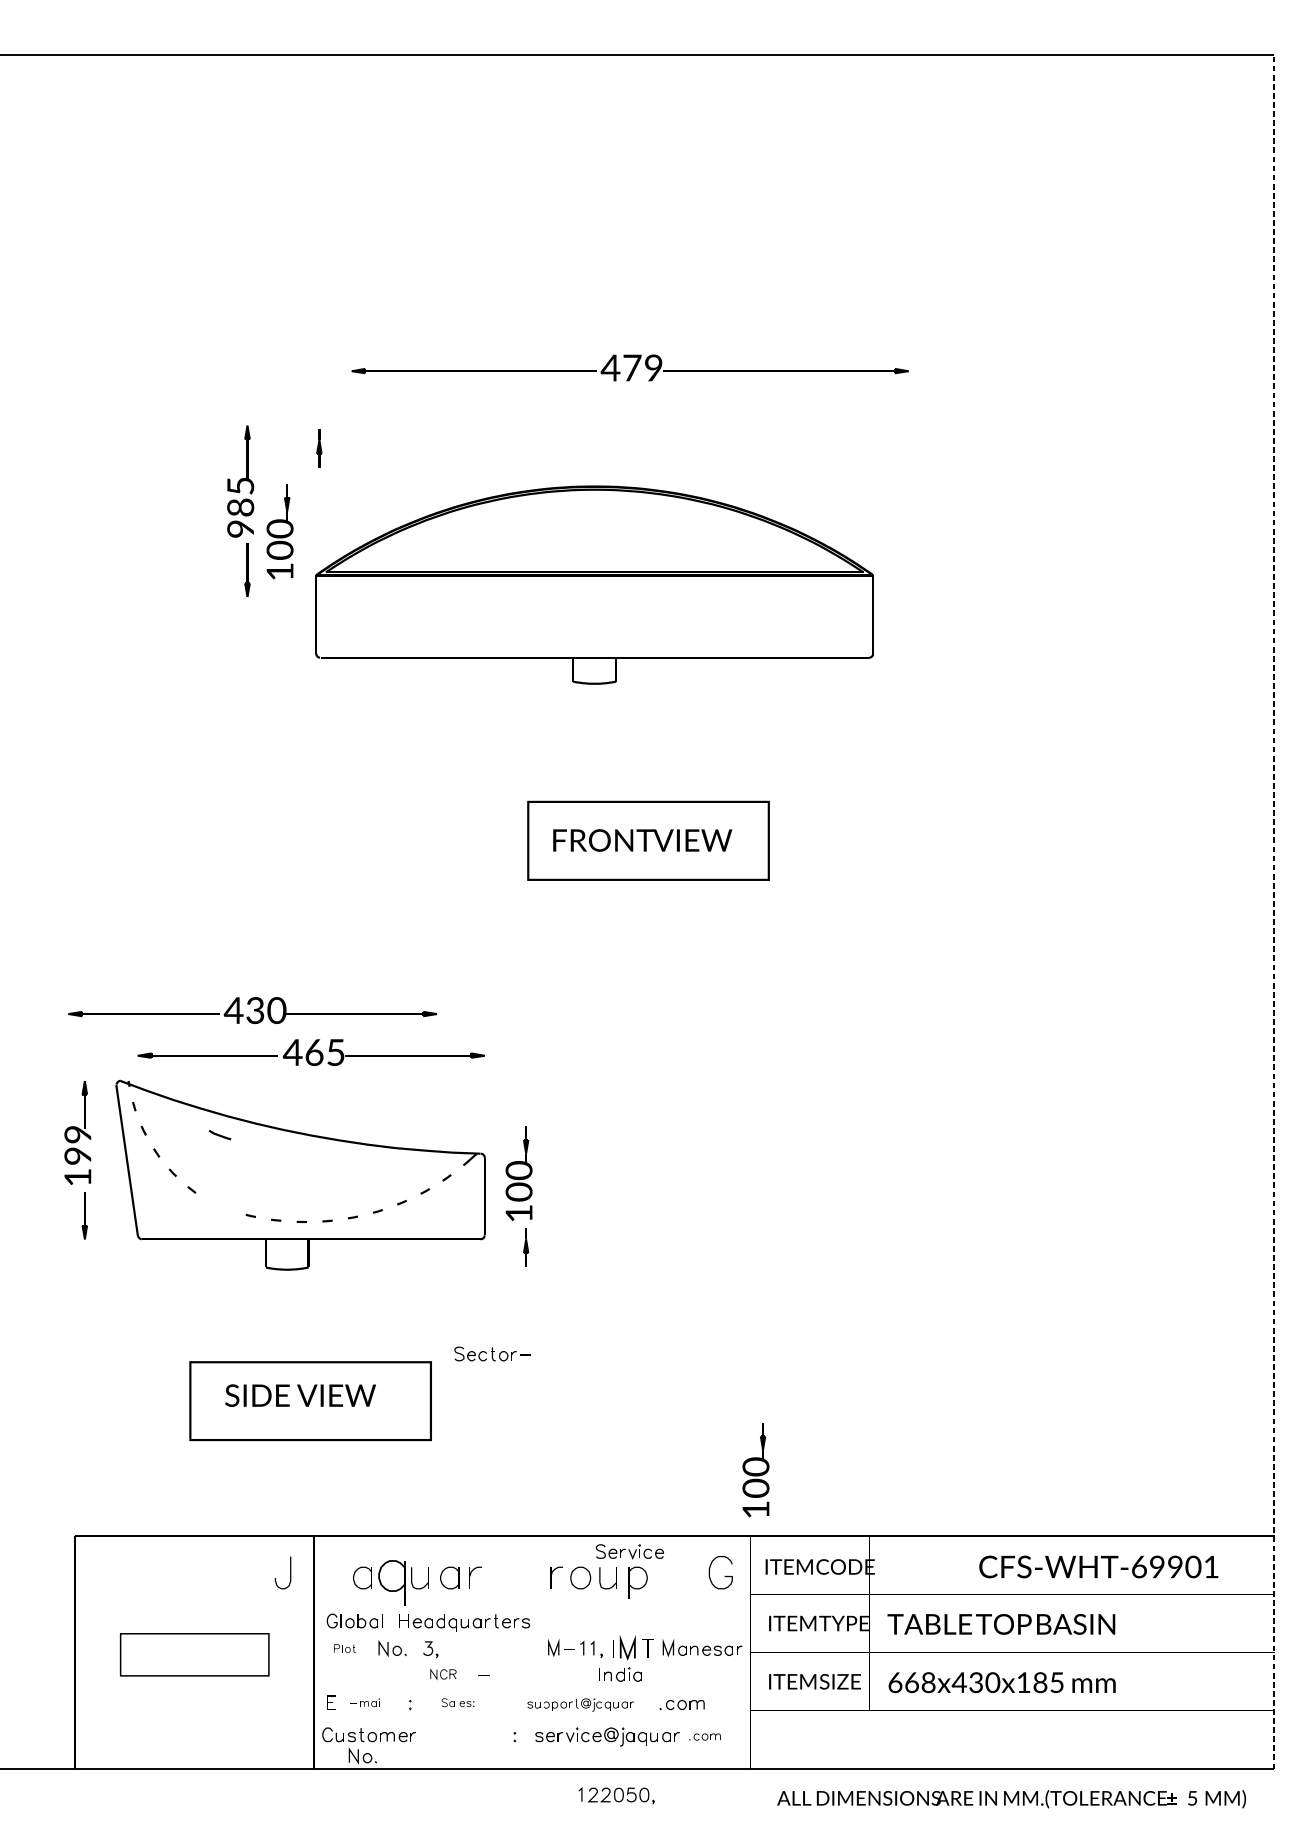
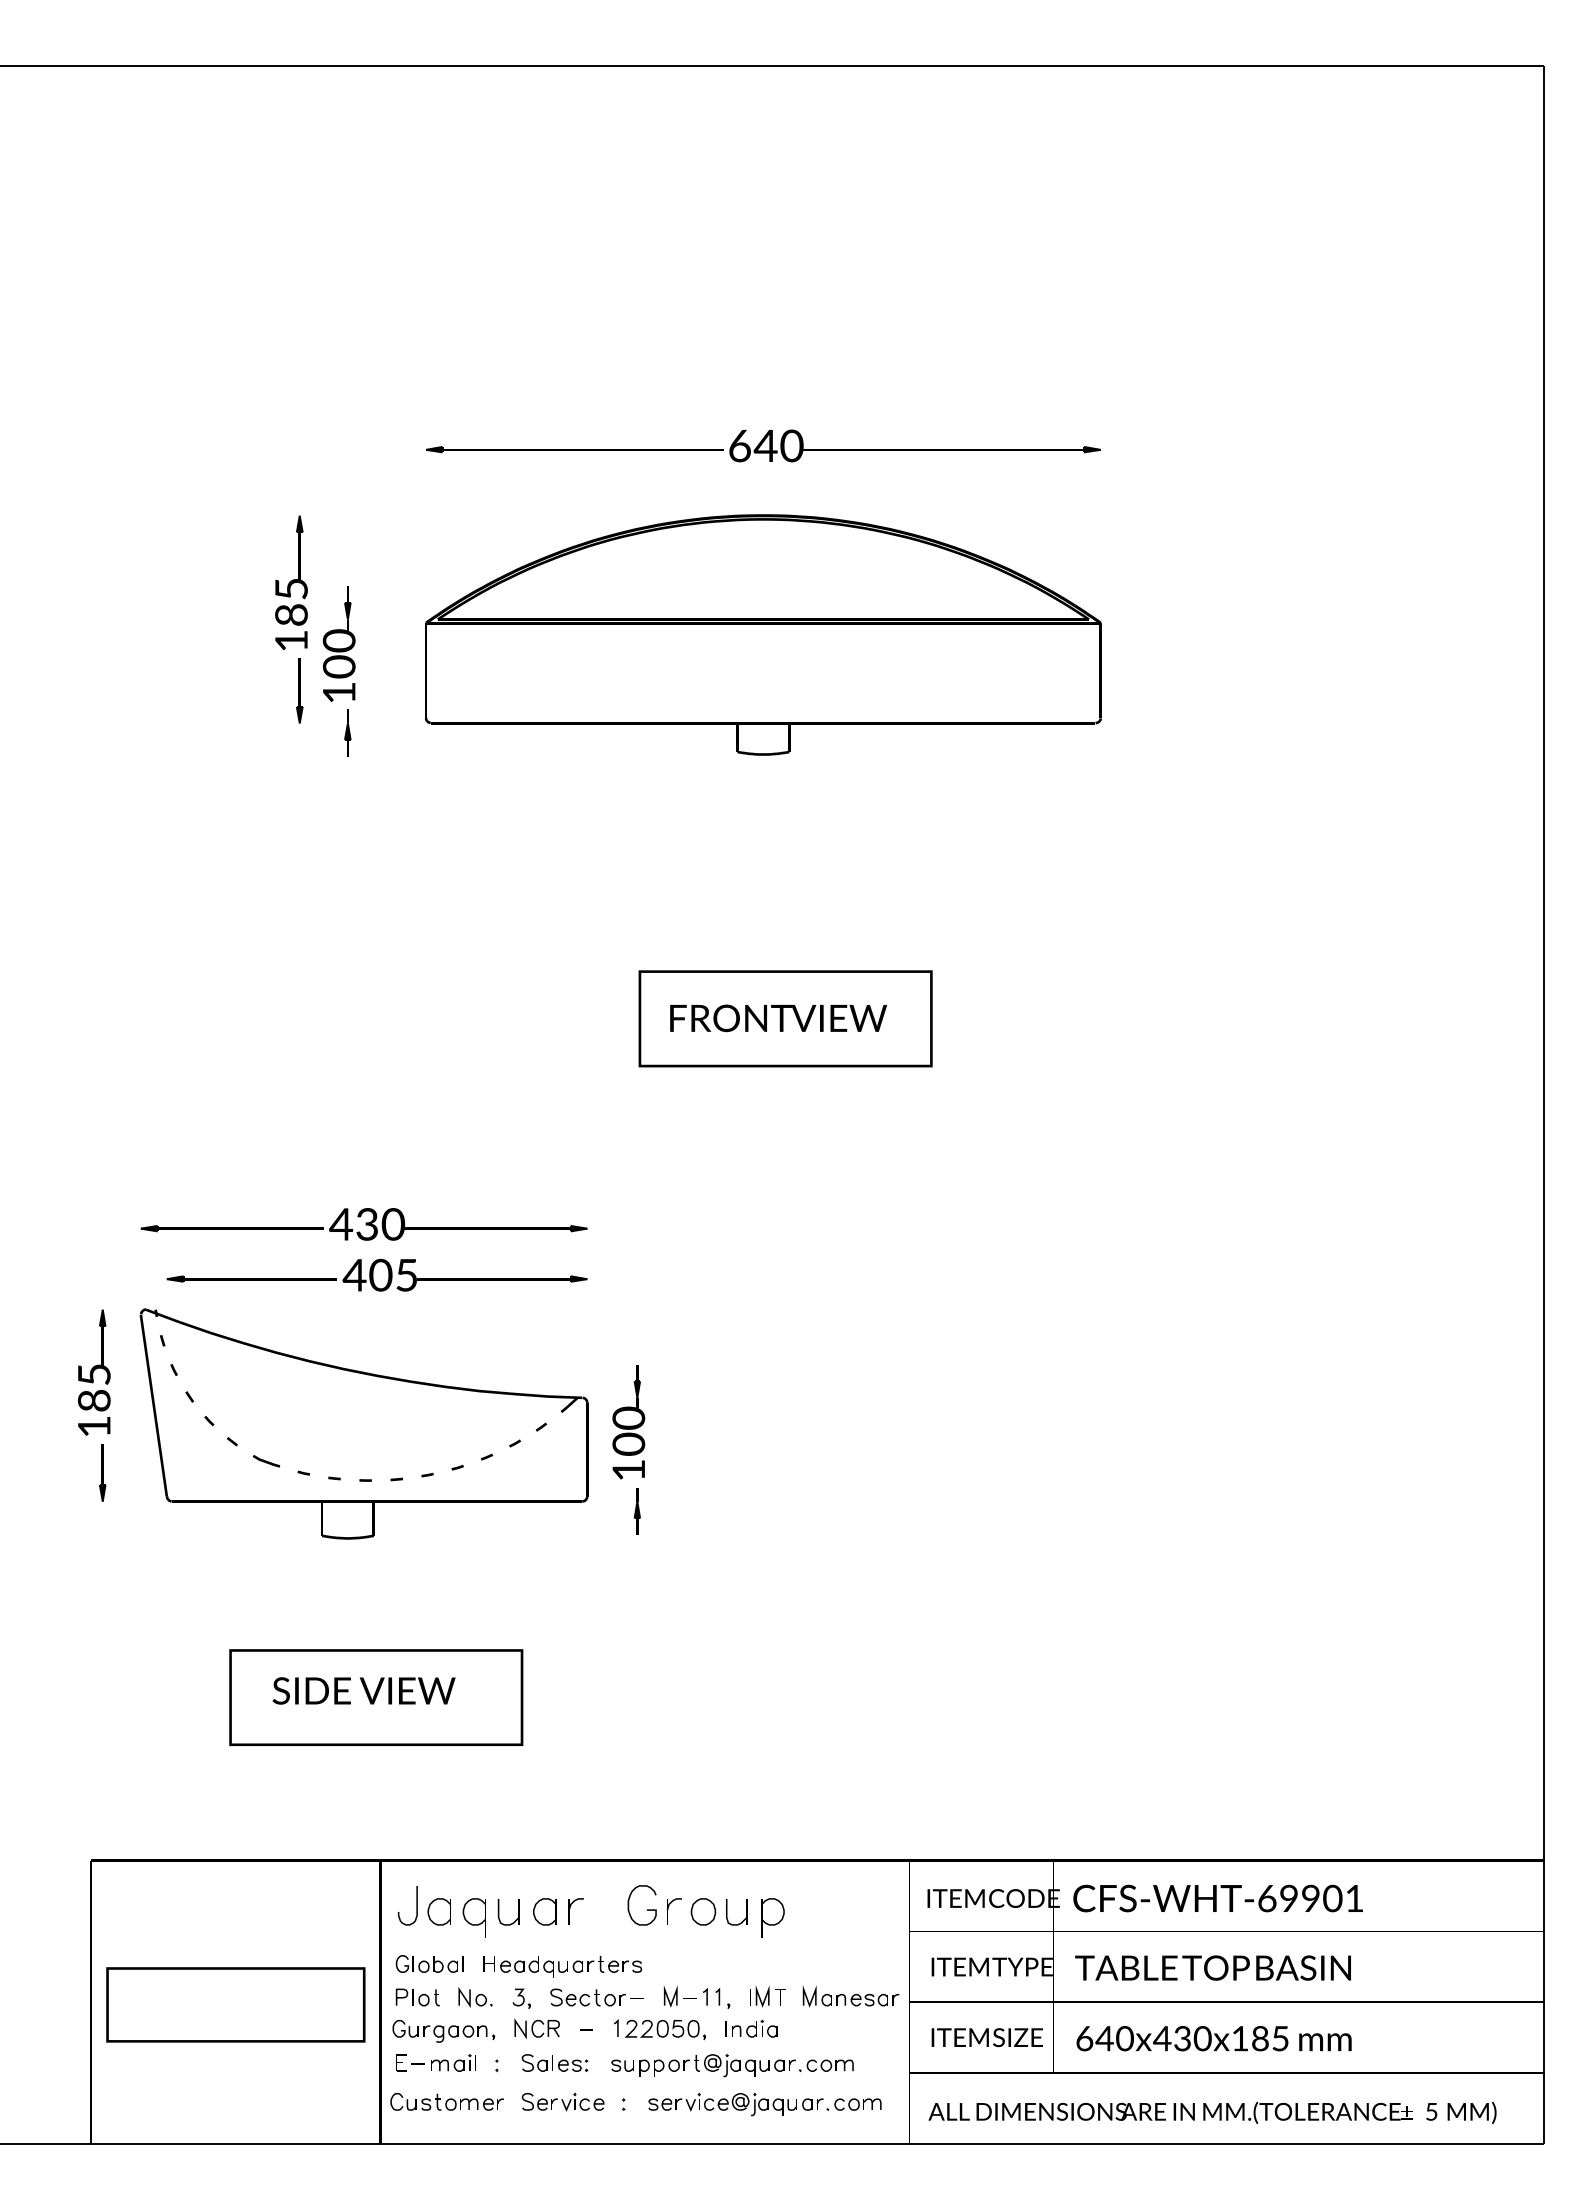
text: (631, 367) -> (765, 445), 479 -> 640
part: (319, 447) -> (347, 732), moved
text: (240, 528) -> (291, 640), 985 -> 185
part: (593, 584) -> (762, 634), moved
line: (1274, 912) -> (1543, 1105), dashed -> solid
part: (252, 1010) -> (363, 1224), moved
text: (314, 1051) -> (380, 1274), 465 -> 405
line: (220, 1135) -> (266, 1461), moved
text: (77, 1145) -> (93, 1387), 199 -> 185
part: (492, 1354) -> (596, 1997), moved
part: (755, 1470) -> (915, 1781), removed
part: (629, 1551) -> (562, 2101), moved
text: (1098, 1566) -> (1217, 1898), moved
curve: (290, 1572) -> (416, 1905), moved
curve: (725, 1576) -> (647, 1909), moved
part: (390, 1582) -> (473, 1917), size x0.71
part: (633, 1647) -> (767, 1996), size x0.71
part: (344, 1648) -> (417, 1997), size x1.67
part: (194, 1654) -> (235, 2004), size x1.43
part: (442, 1674) -> (536, 2028), size x1.43
part: (366, 1676) -> (443, 2031), added
text: (919, 1682) -> (1114, 2038), 668x430x185 -> 640x430x185
part: (366, 1702) -> (443, 2062), size x1.67
part: (457, 1702) -> (554, 2062), size x1.67
part: (580, 1704) -> (703, 2065), size x1.43
part: (704, 1736) -> (853, 2104), size x1.43
part: (362, 1755) -> (439, 2127), removed
part: (616, 1795) -> (659, 2029), moved
text: (1011, 1798) -> (1212, 2112), moved

